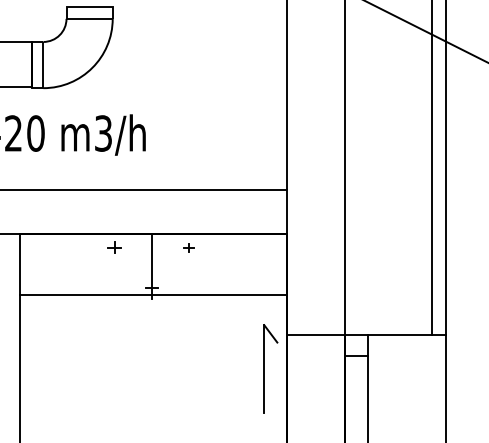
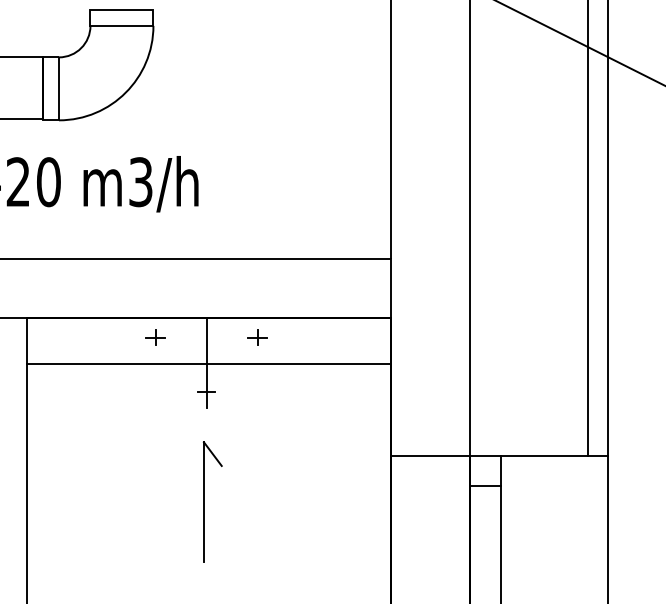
part: (189, 247) -> (257, 337), size x1.43
line: (153, 294) -> (208, 363), moved
part: (264, 368) -> (204, 501), moved

